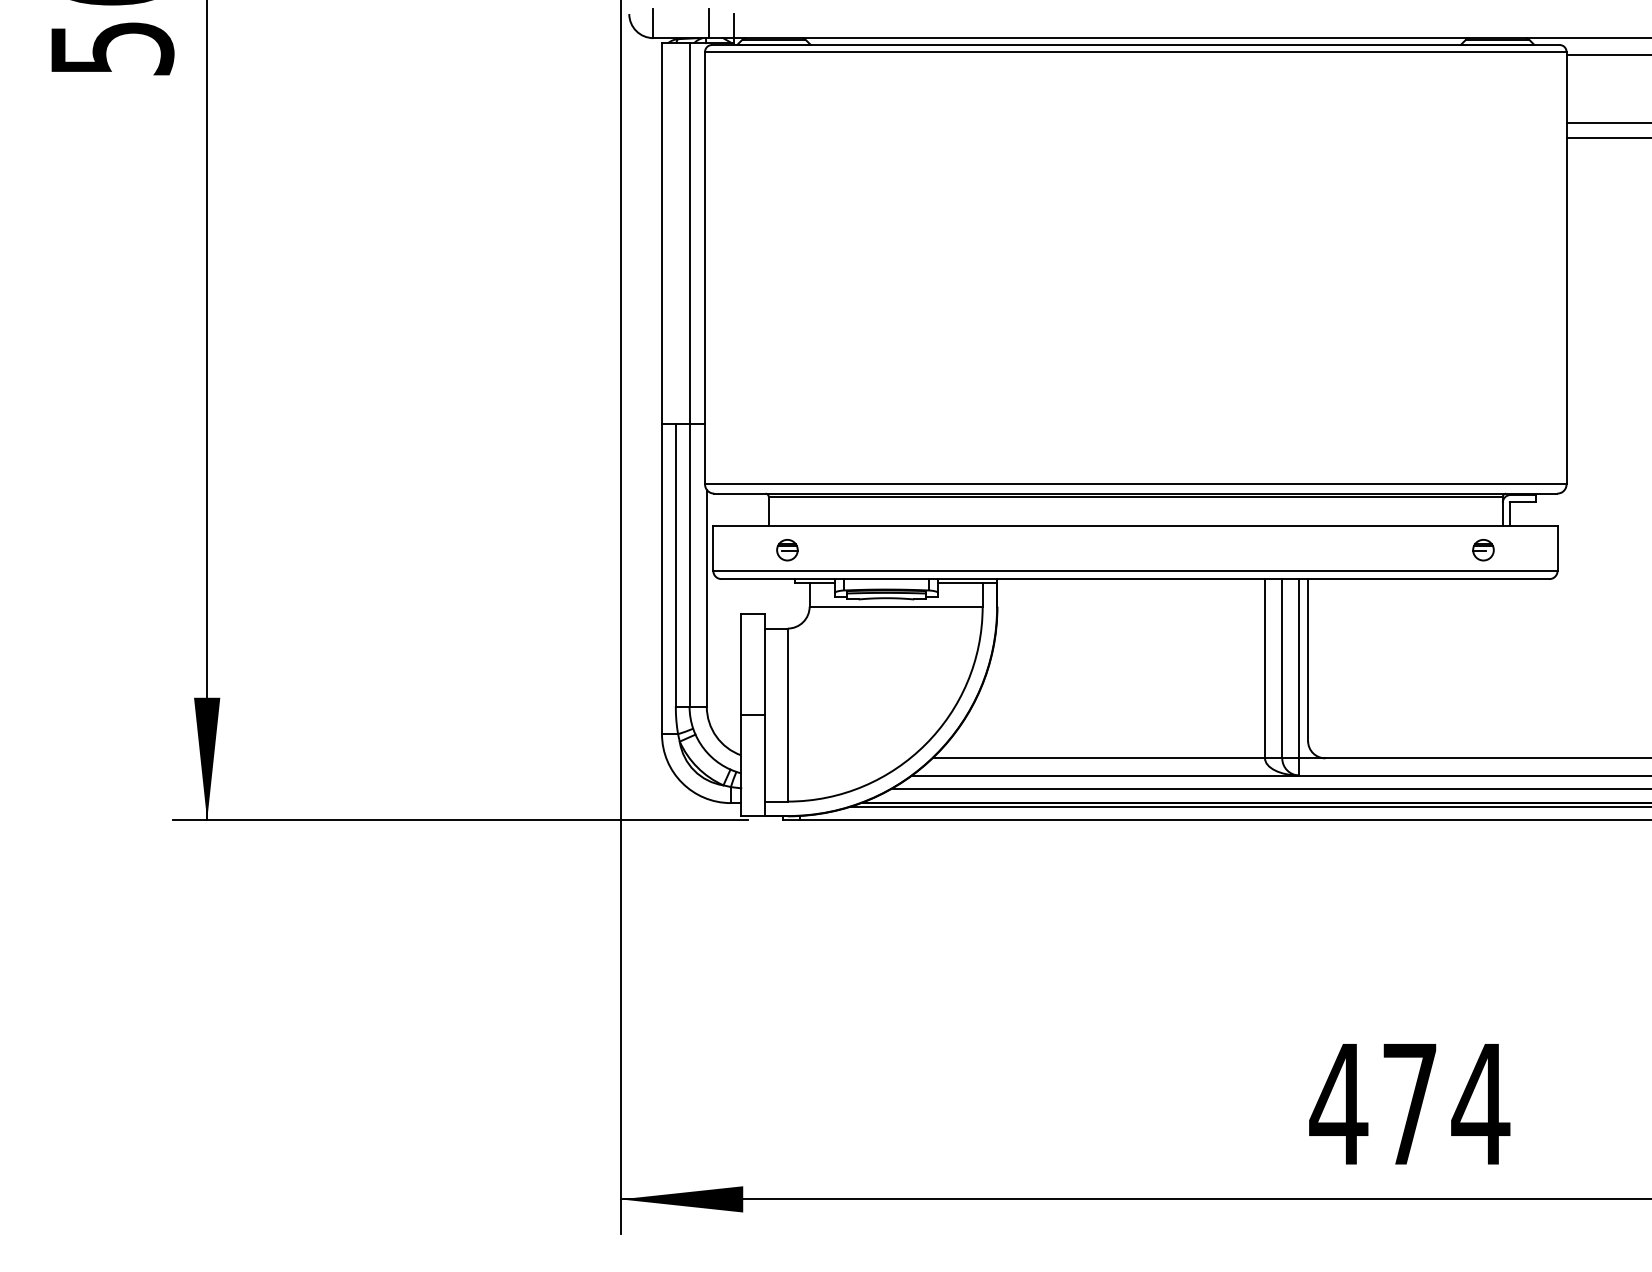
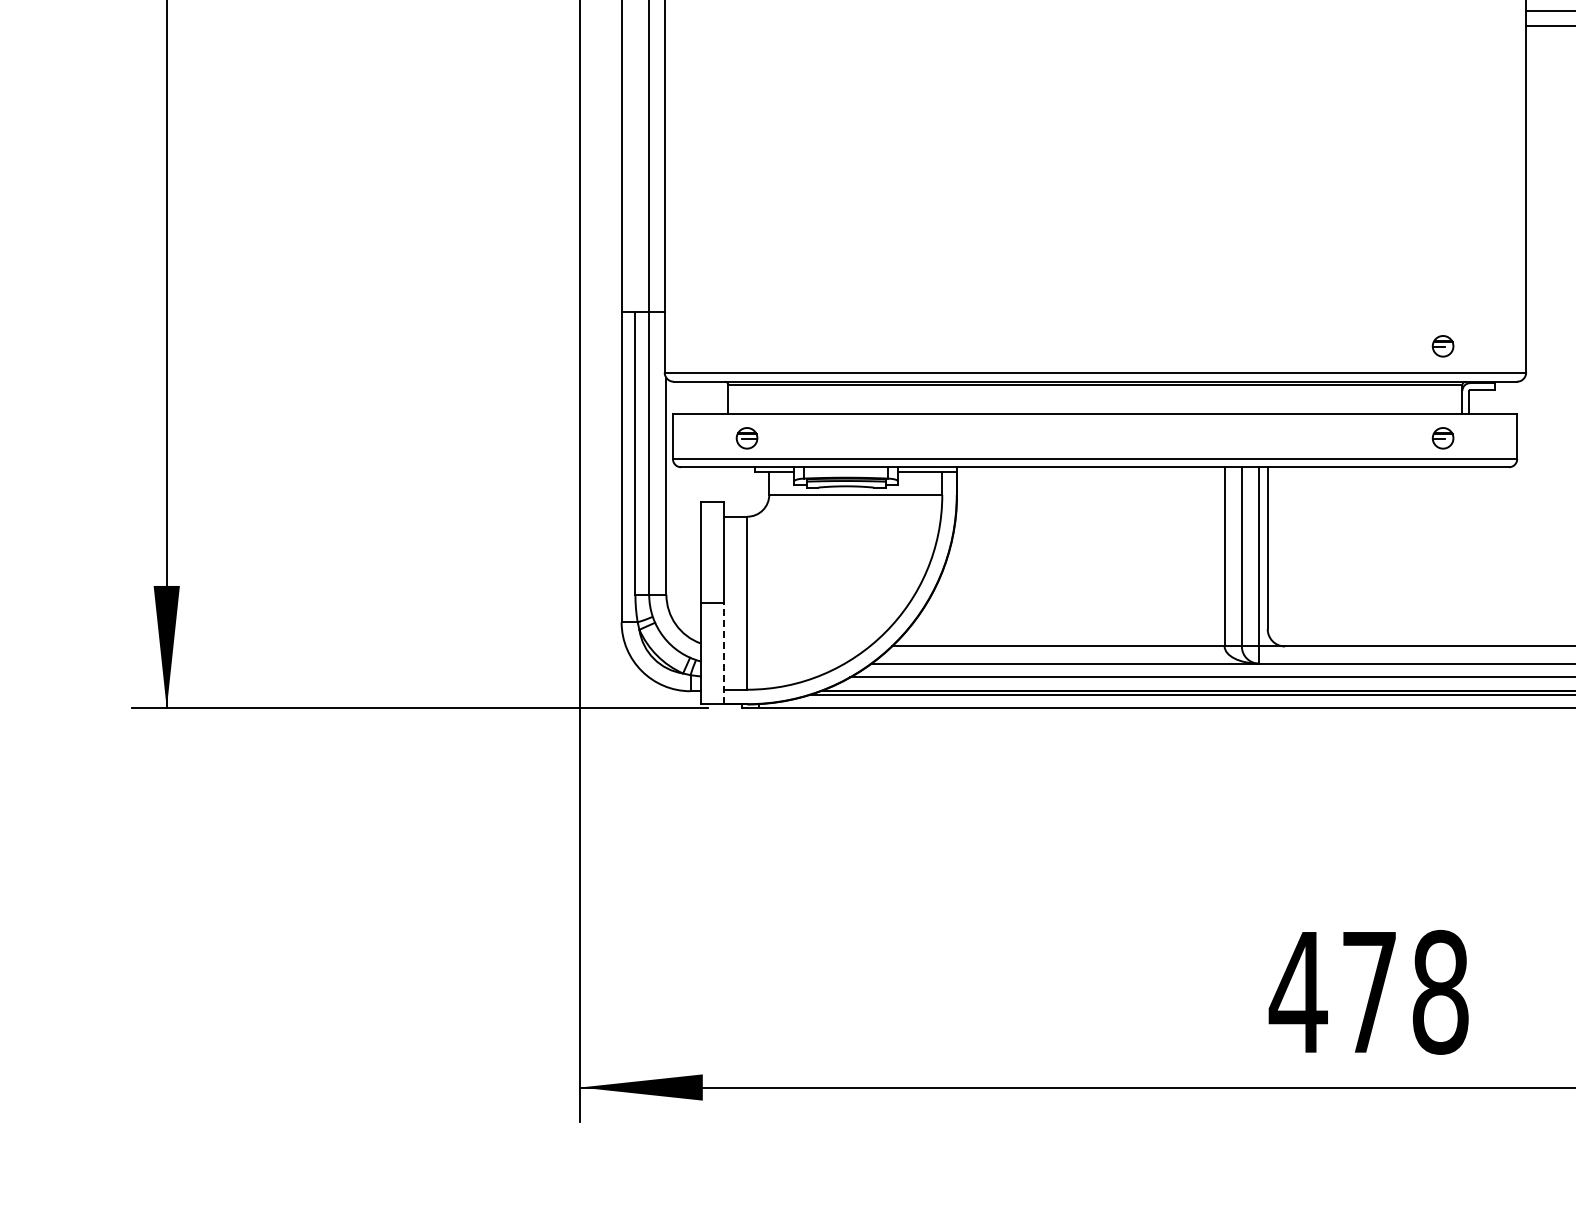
part: (1483, 458) -> (1443, 346), added
line: (764, 765) -> (724, 653), solid -> dashed
text: (1480, 1103) -> (1440, 991), 474 -> 478

